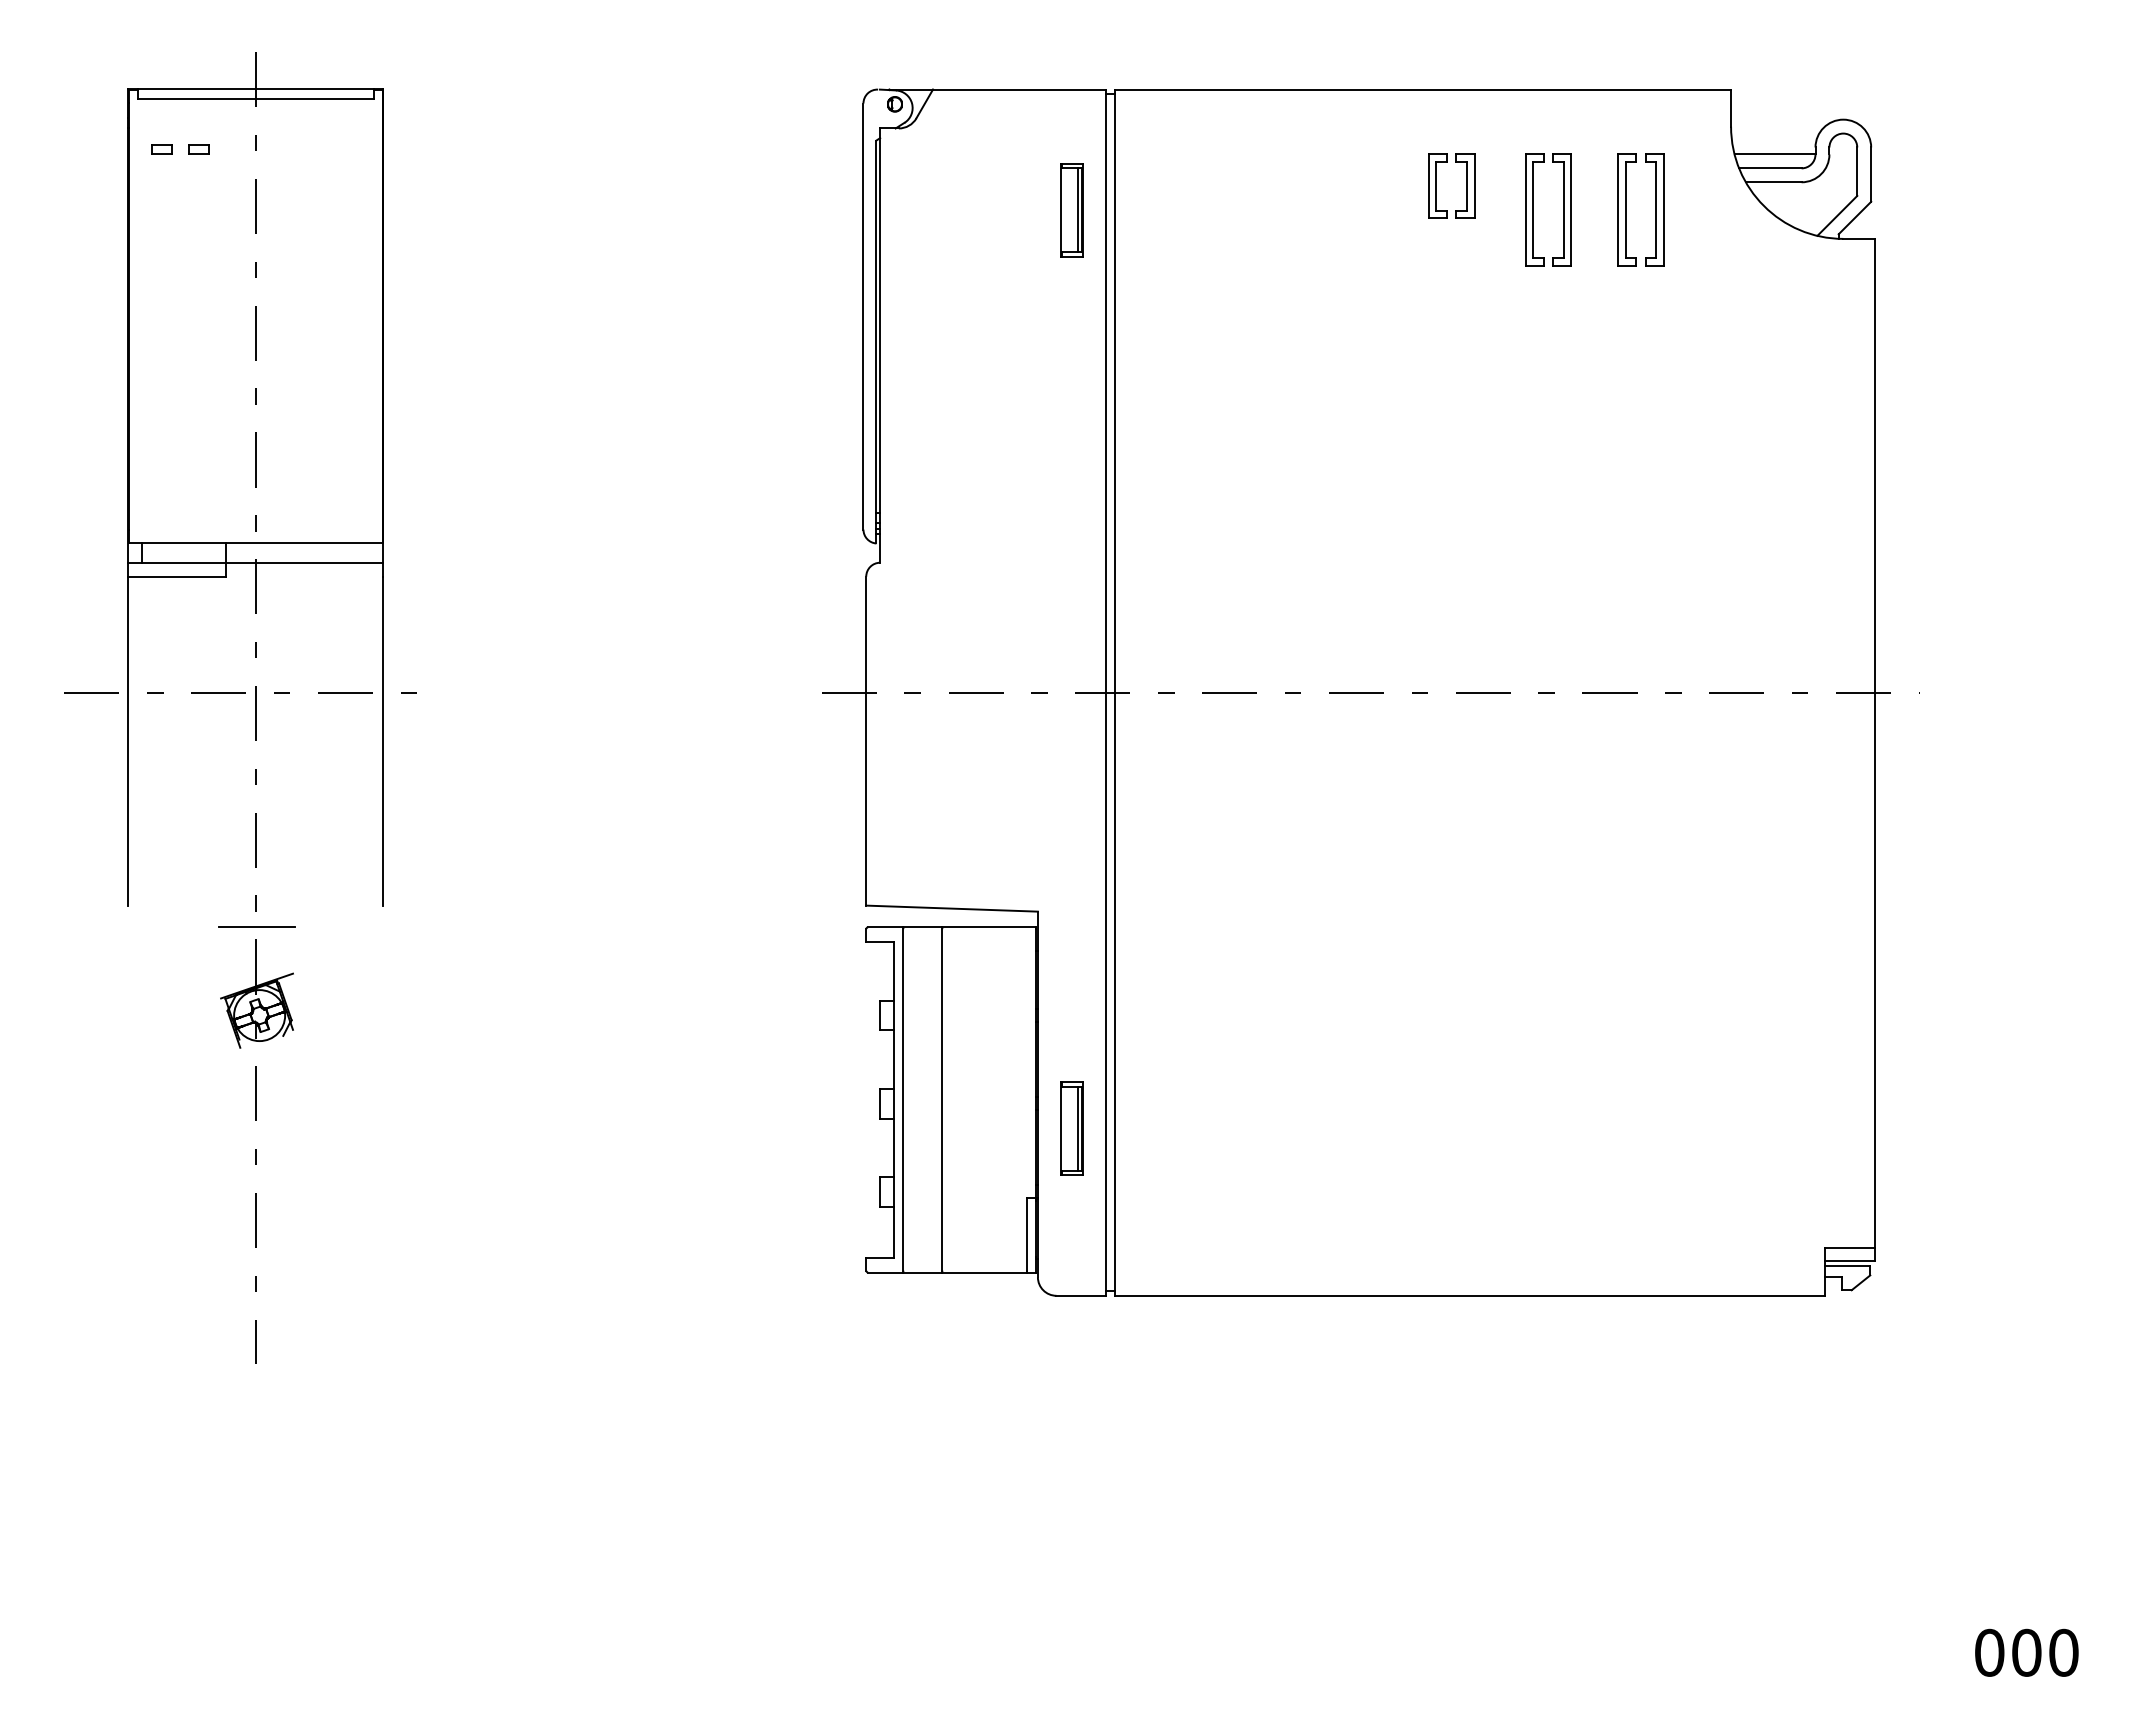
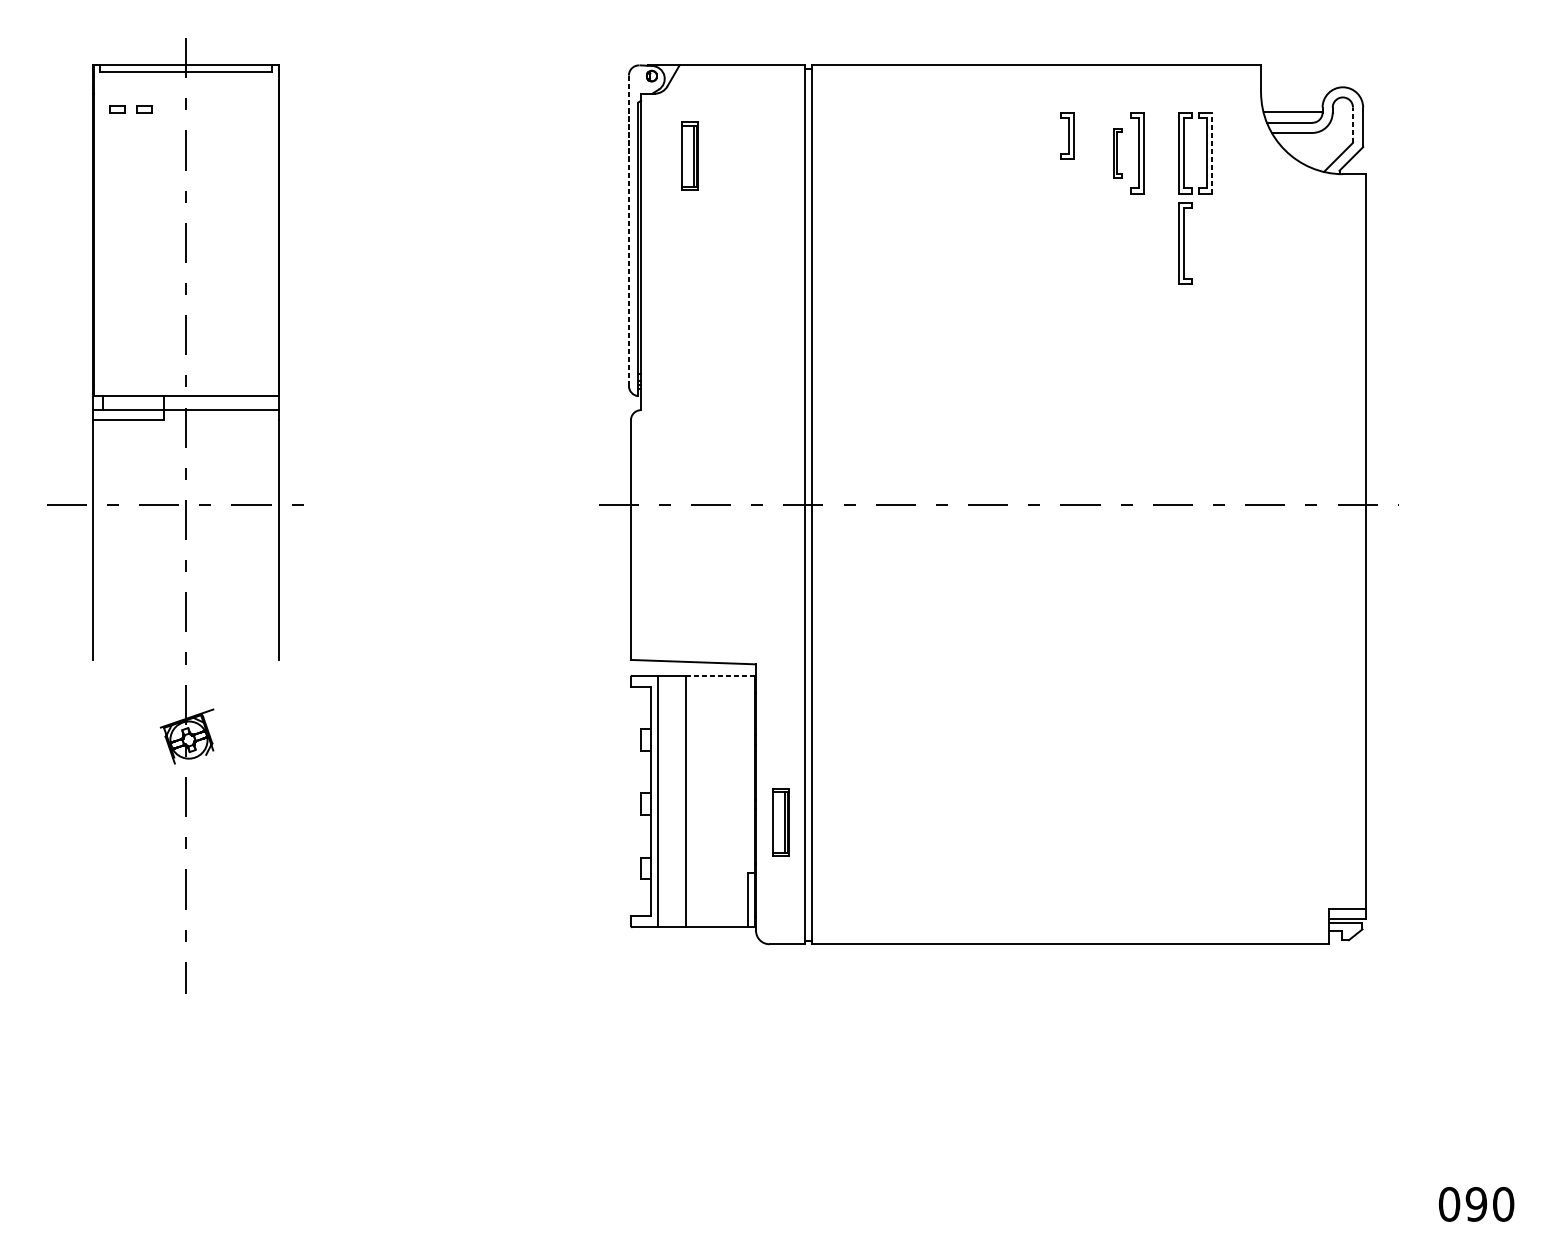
line: (1857, 171) -> (1353, 125), solid -> dashed
part: (1437, 185) -> (1047, 135), removed
part: (1534, 209) -> (1117, 152), size x0.6
part: (1071, 210) -> (689, 156), moved
line: (1663, 210) -> (1211, 153), solid -> dashed
line: (863, 316) -> (628, 230), solid -> dashed
part: (1626, 333) -> (1184, 243), added
line: (256, 927) -> (186, 675), removed
line: (989, 927) -> (720, 675), solid -> dashed
text: (2026, 1652) -> (1476, 1204), 000 -> 090

